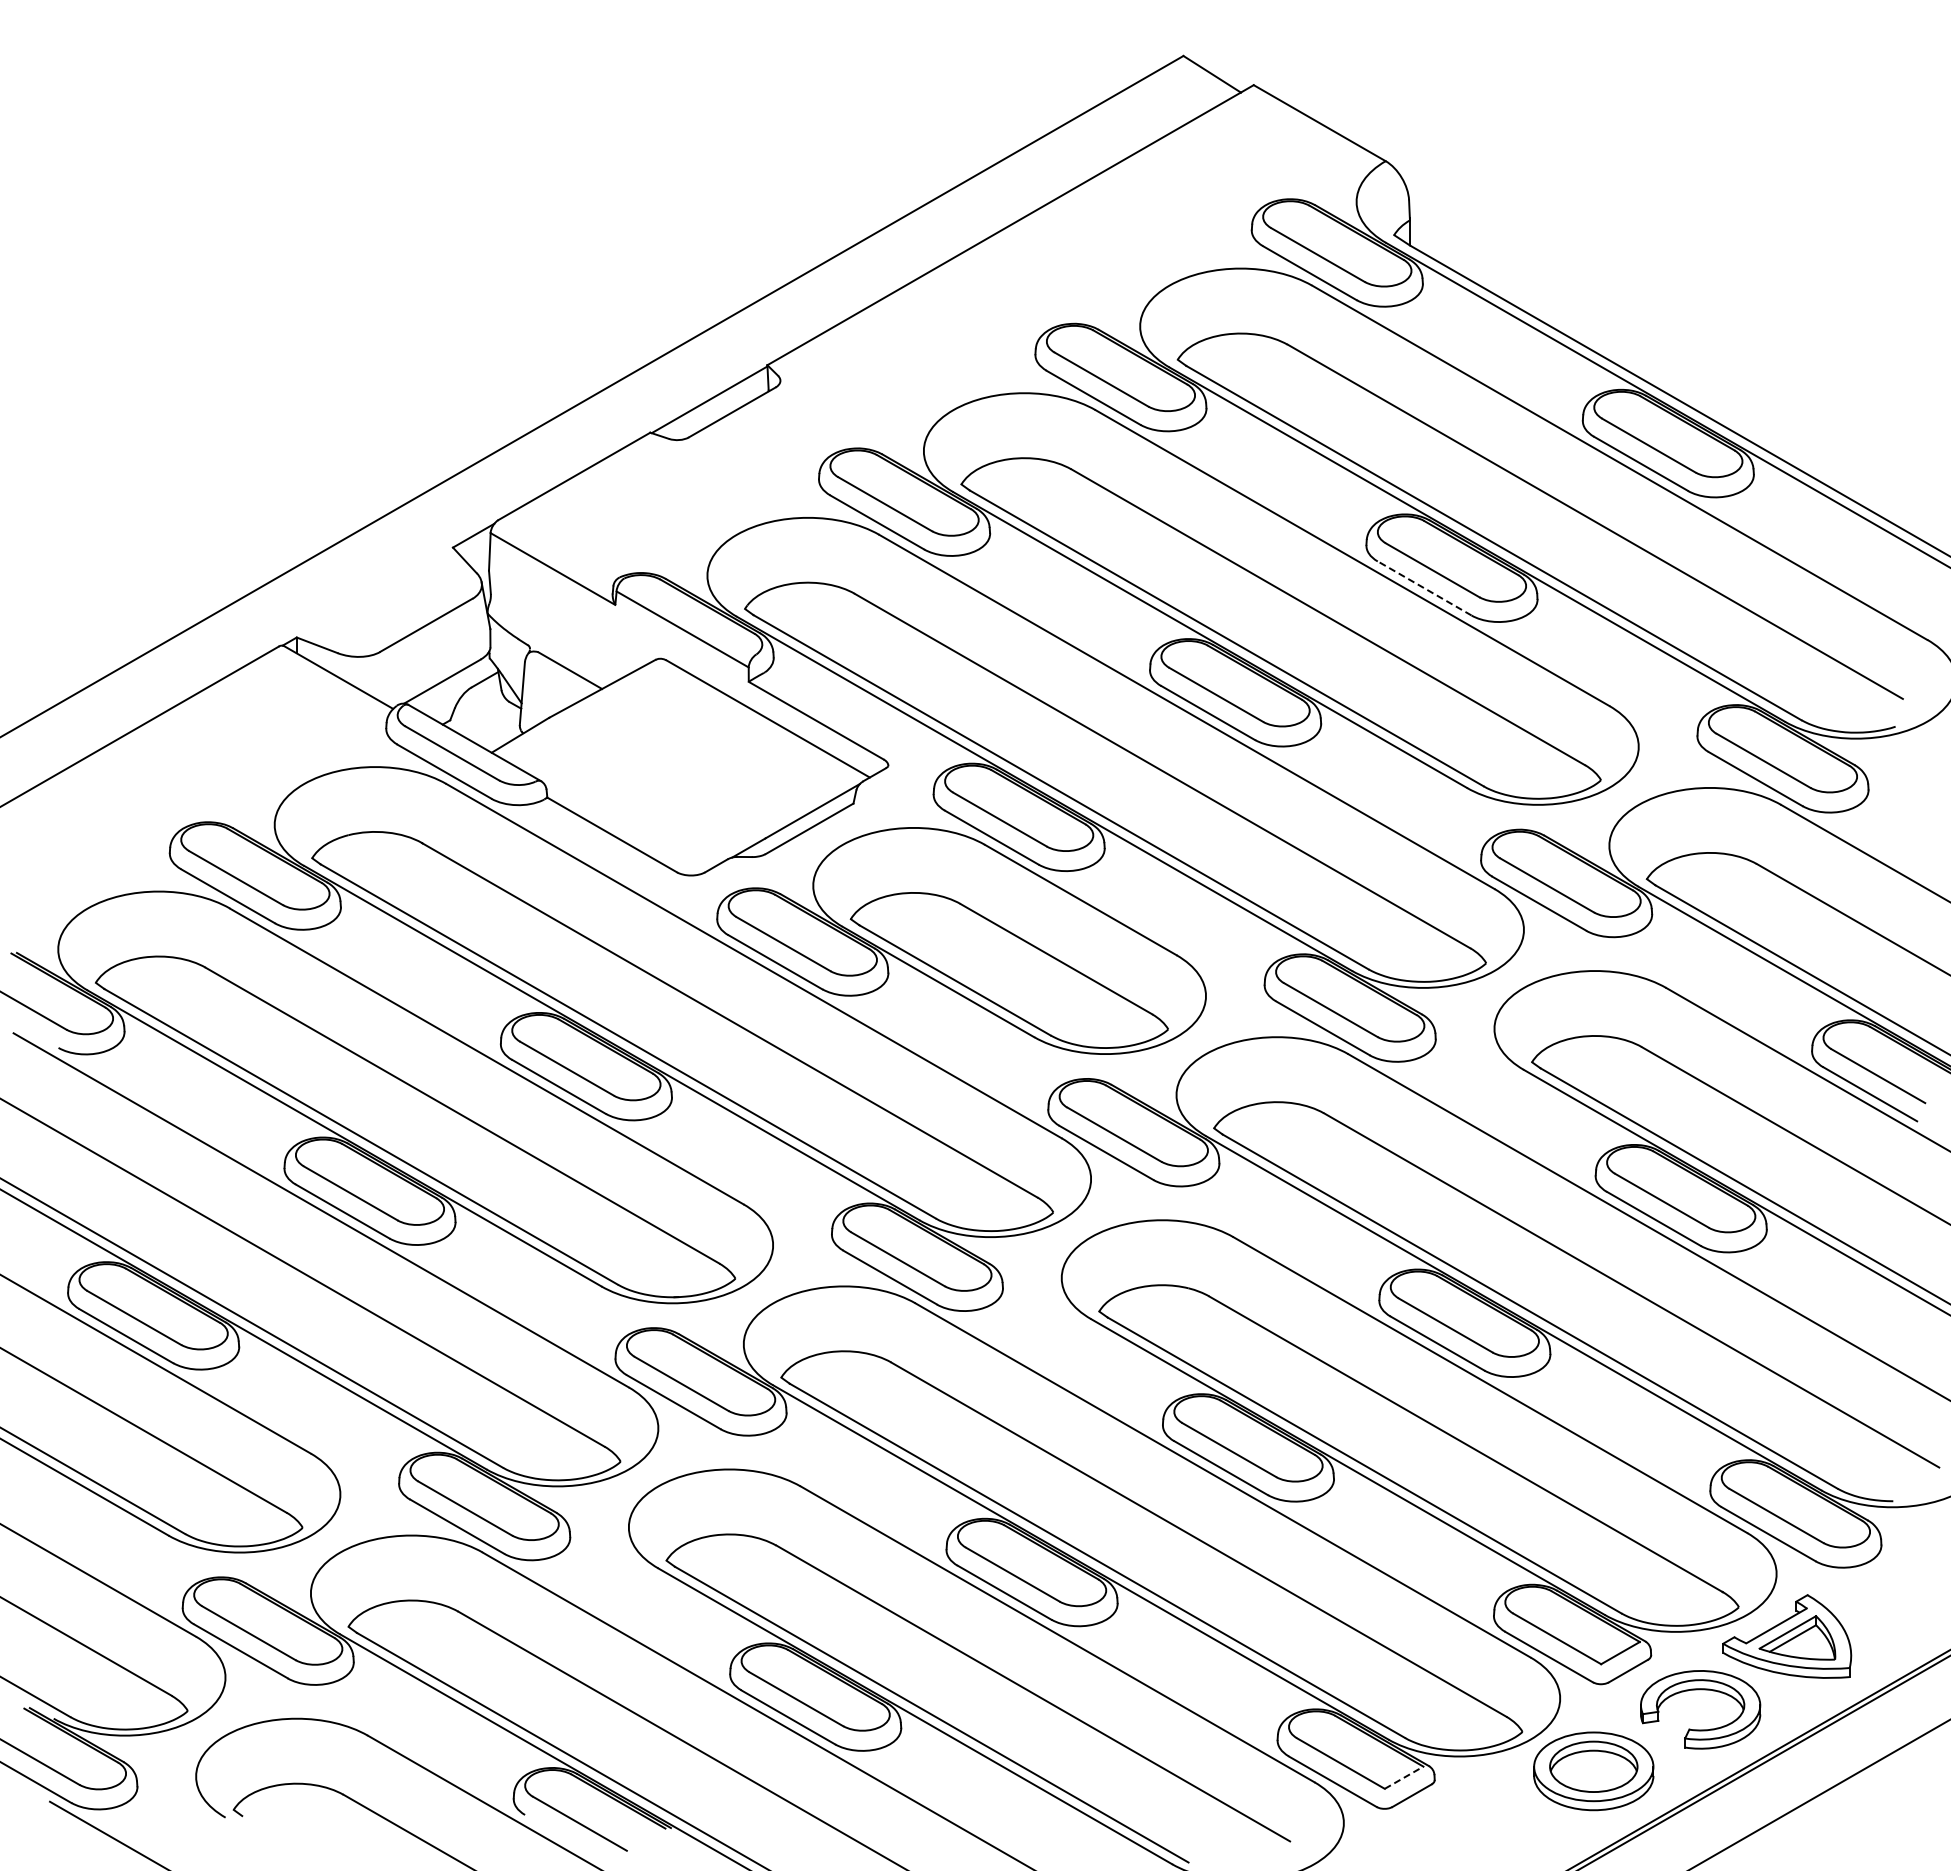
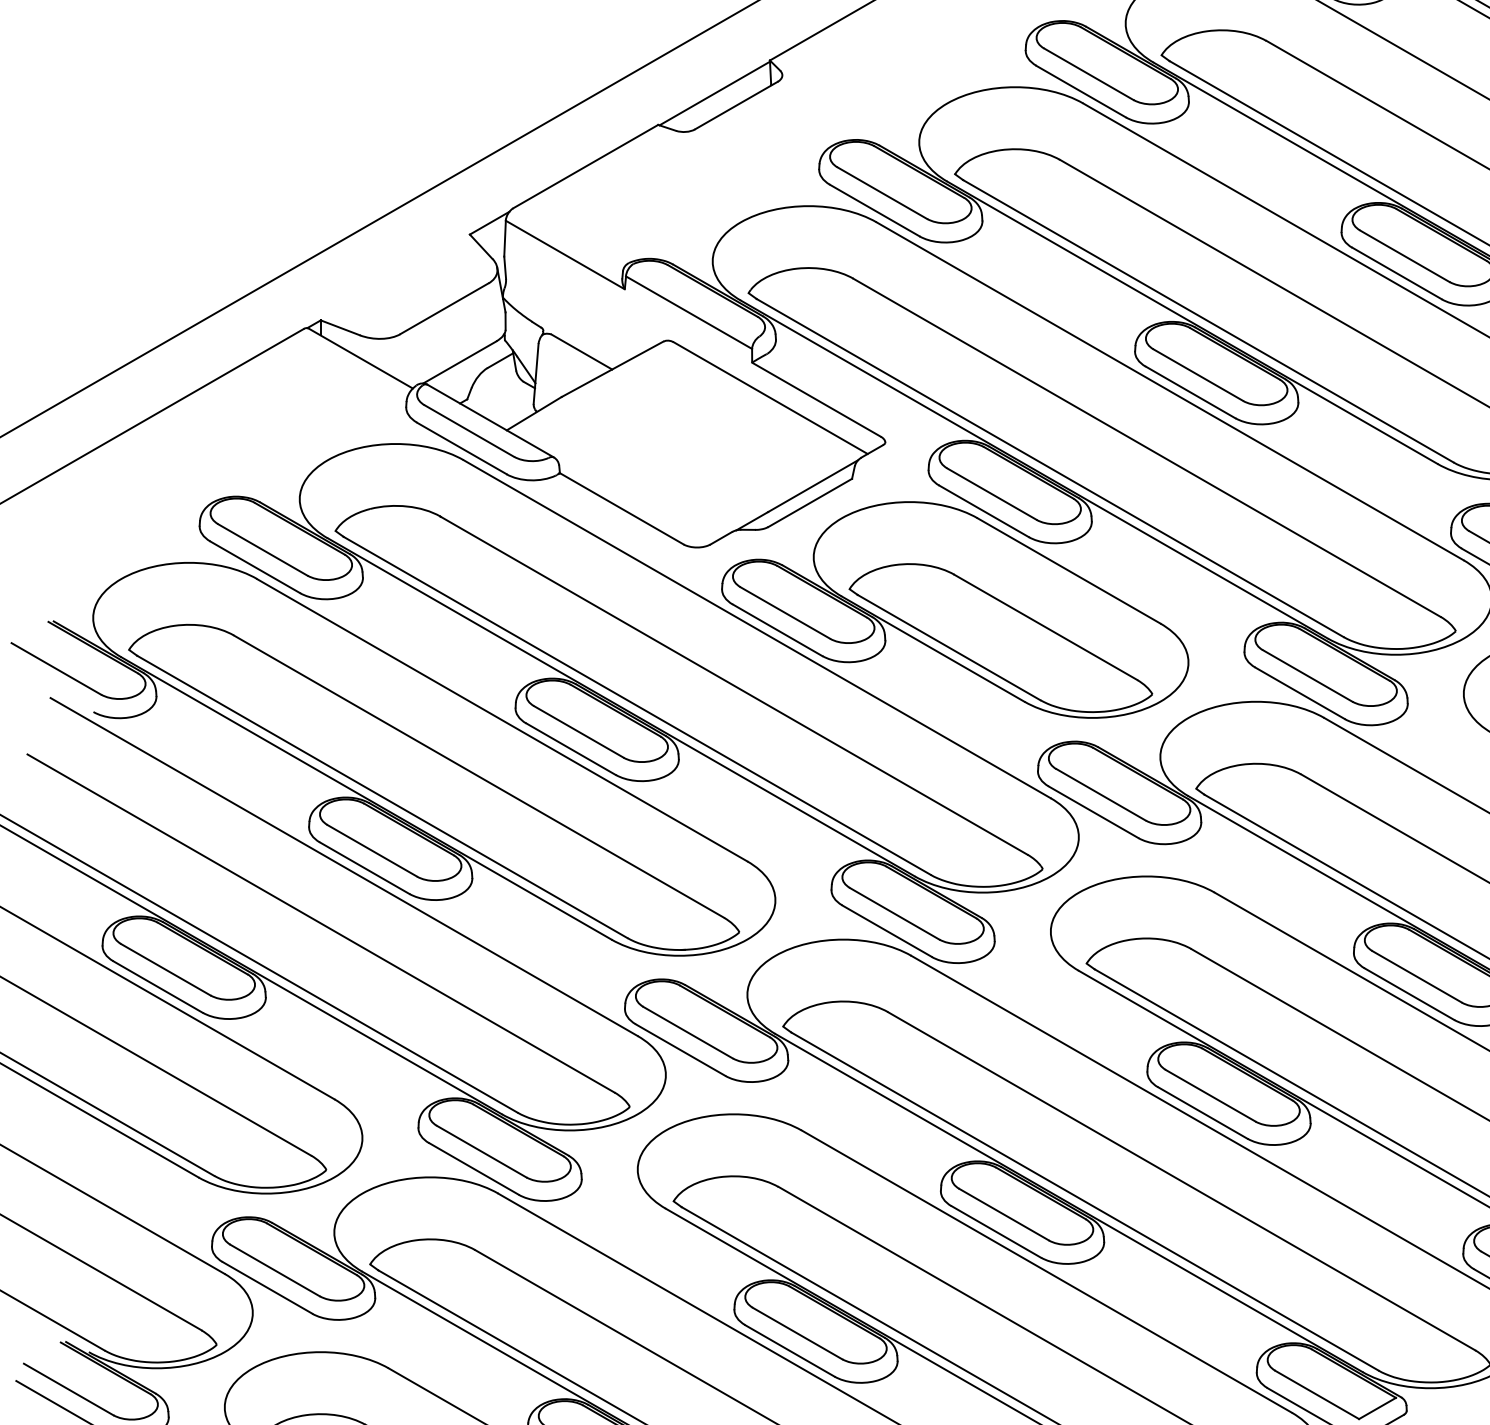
line: (1424, 588) -> (1397, 273), dashed -> solid
line: (1404, 1777) -> (1377, 1408), dashed -> solid

